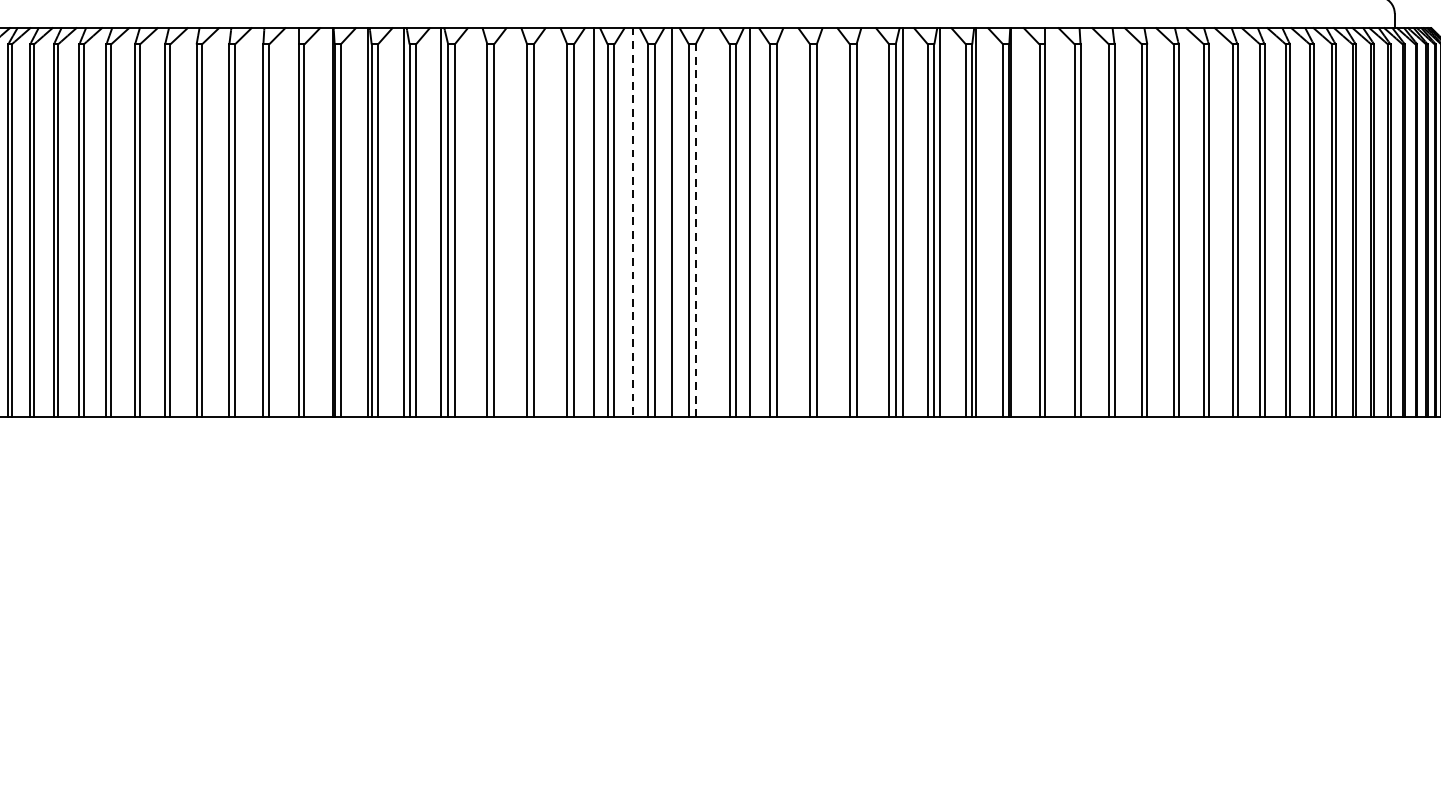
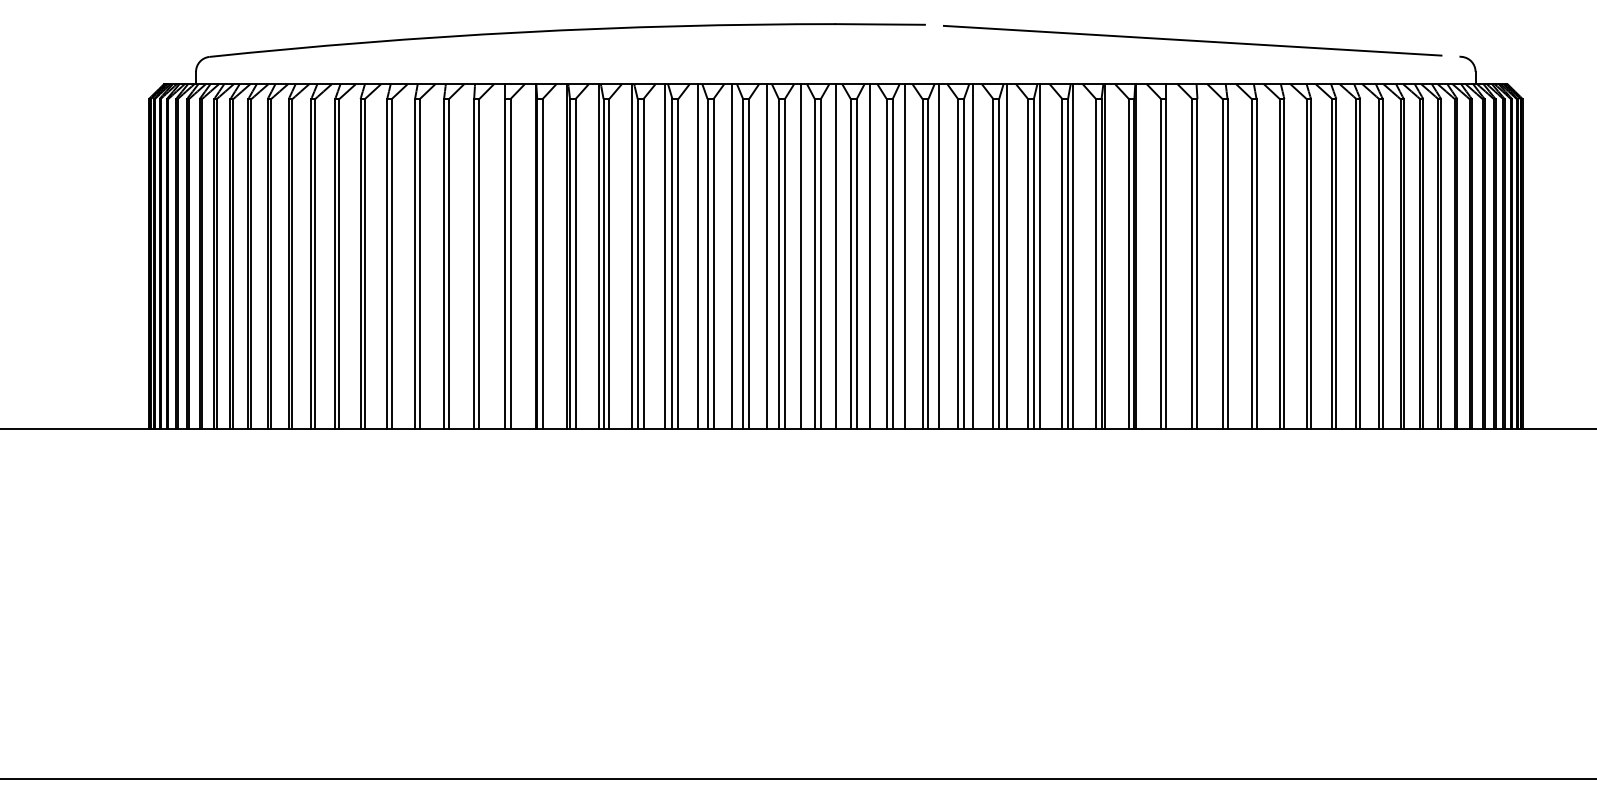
line: (478, 222) -> (664, 256), added
line: (516, 222) -> (698, 256), added
line: (555, 222) -> (732, 256), added
line: (711, 222) -> (870, 256), added
line: (789, 222) -> (939, 256), added
line: (827, 222) -> (973, 256), added
line: (864, 222) -> (1006, 256), added
line: (633, 223) -> (801, 257), dashed -> solid
line: (695, 231) -> (856, 264), dashed -> solid

